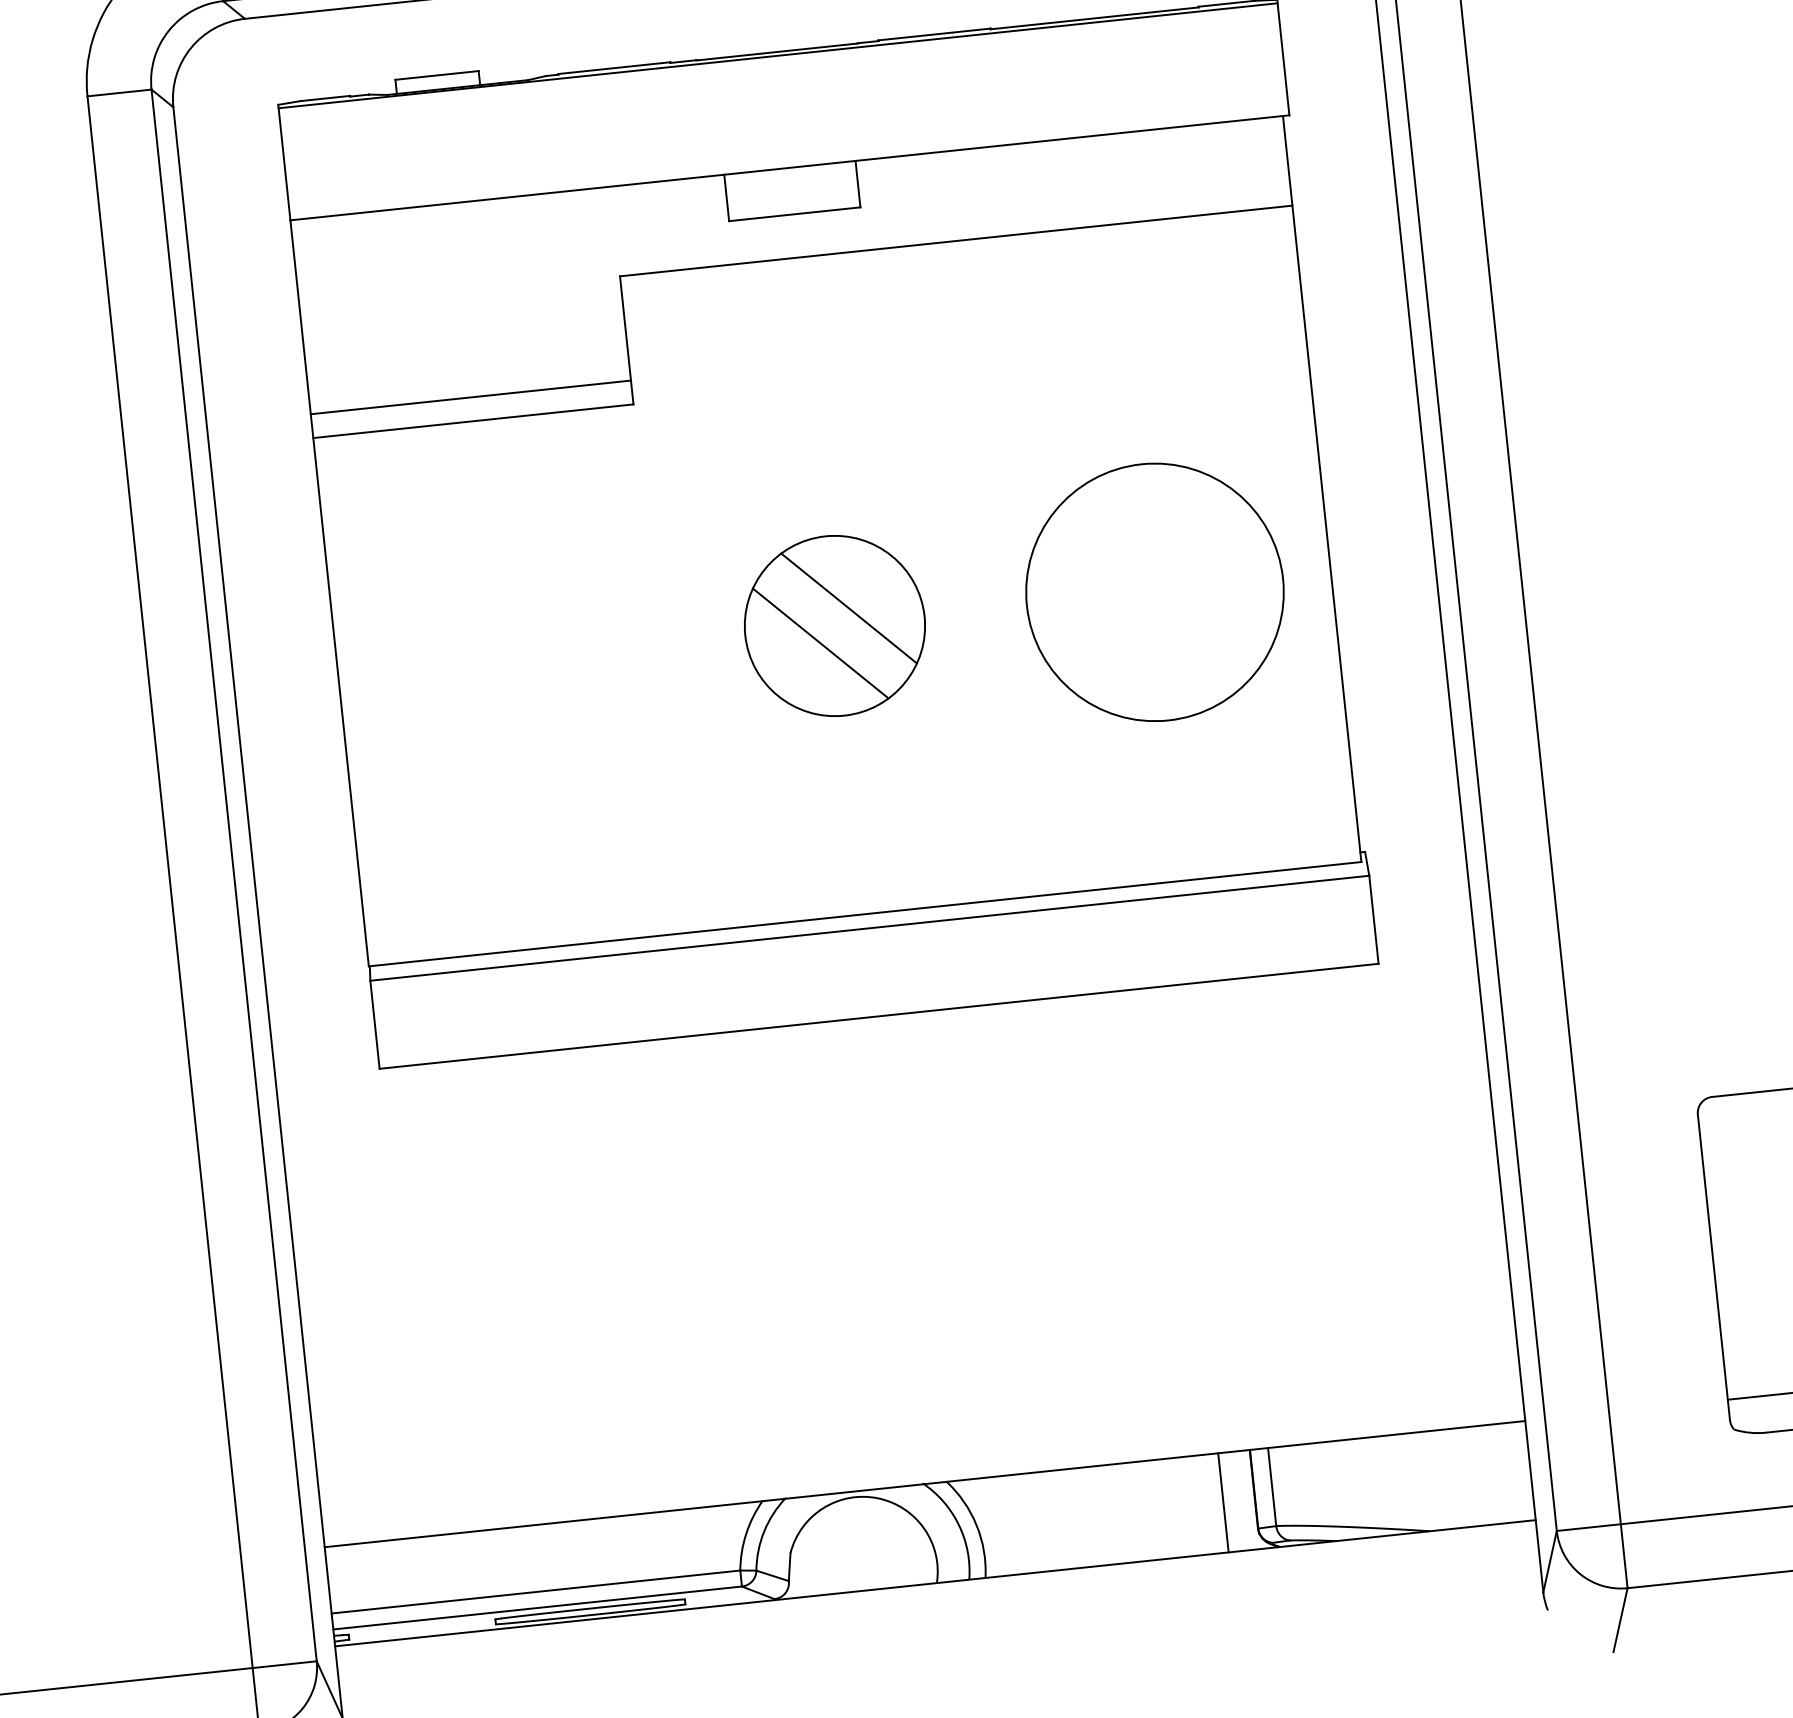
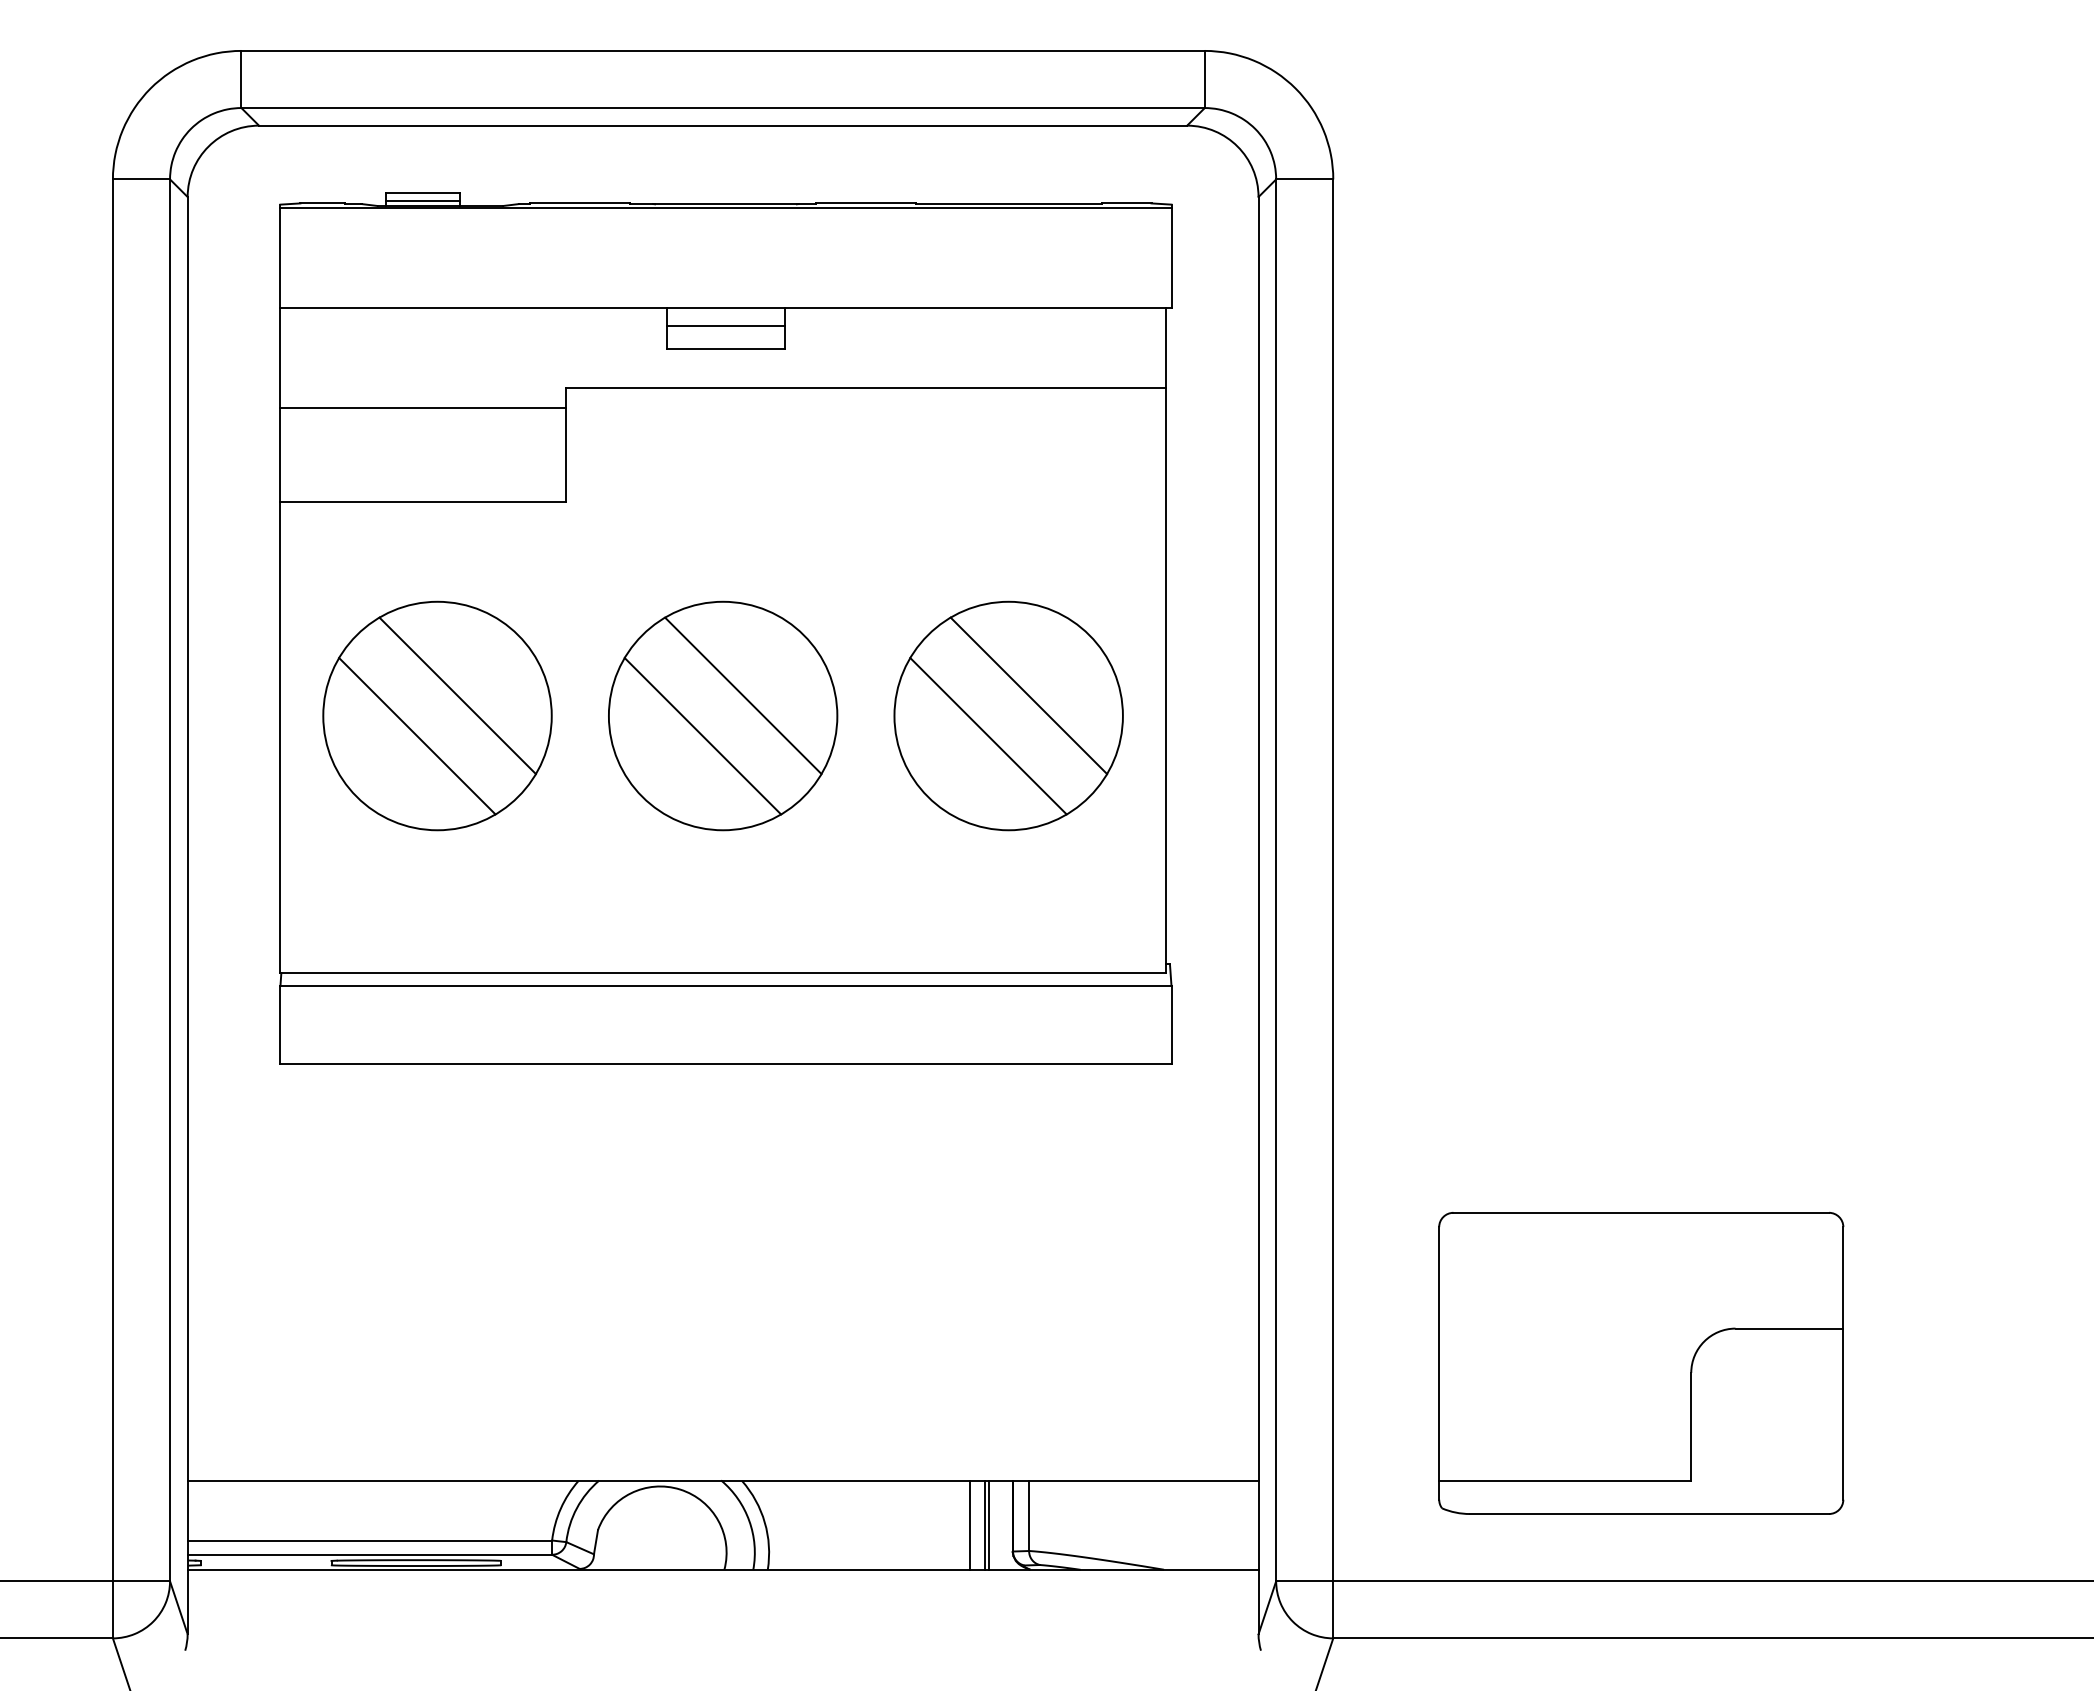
line: (438, 83) -> (423, 200), added
line: (791, 189) -> (725, 326), added
line: (471, 397) -> (423, 407), moved
line: (1174, 567) -> (1028, 695), added
line: (1134, 617) -> (988, 736), added
part: (835, 625) -> (723, 715), size x1.43
part: (514, 659) -> (437, 715), added
line: (1228, 1502) -> (989, 1525), added
line: (1207, 1504) -> (970, 1525), added

